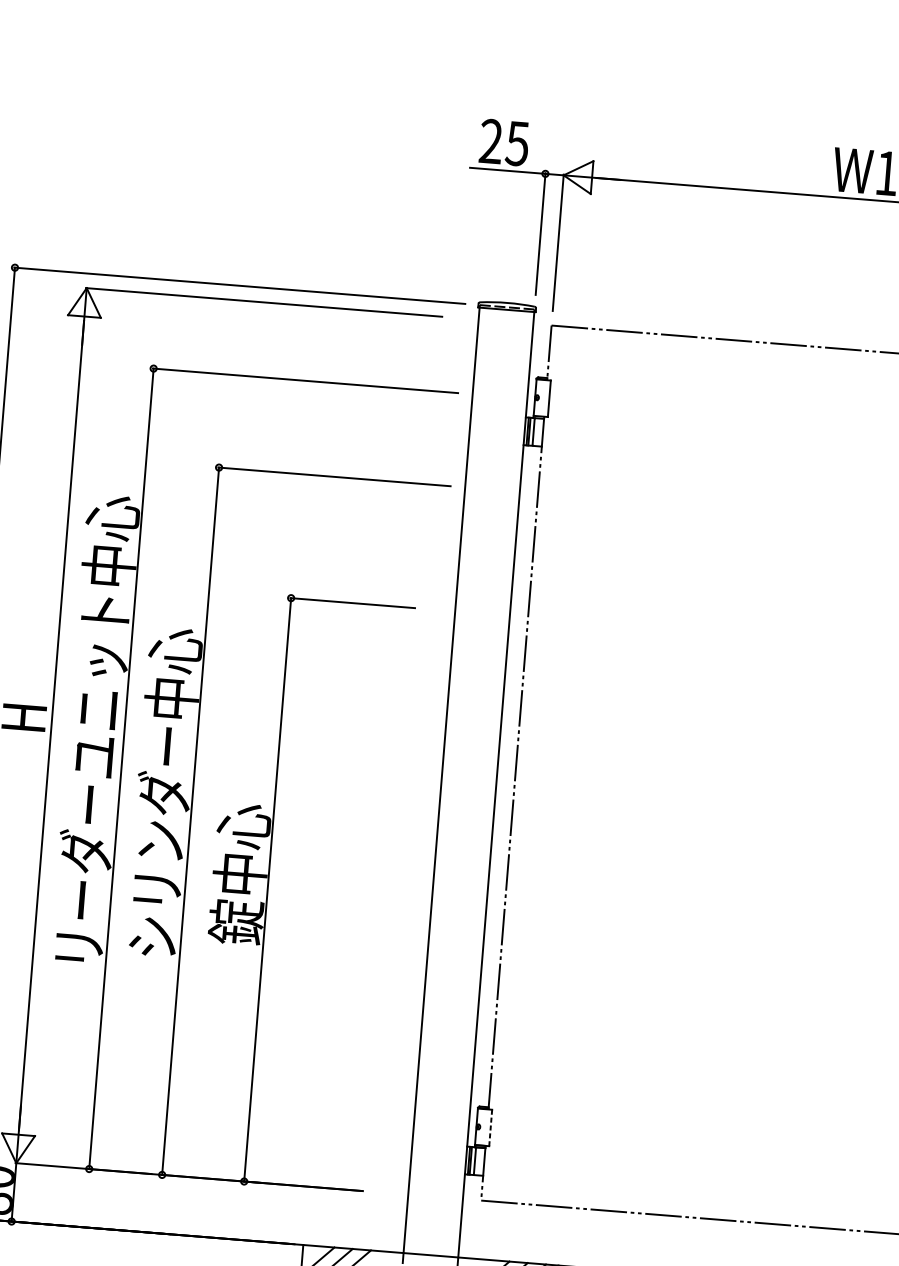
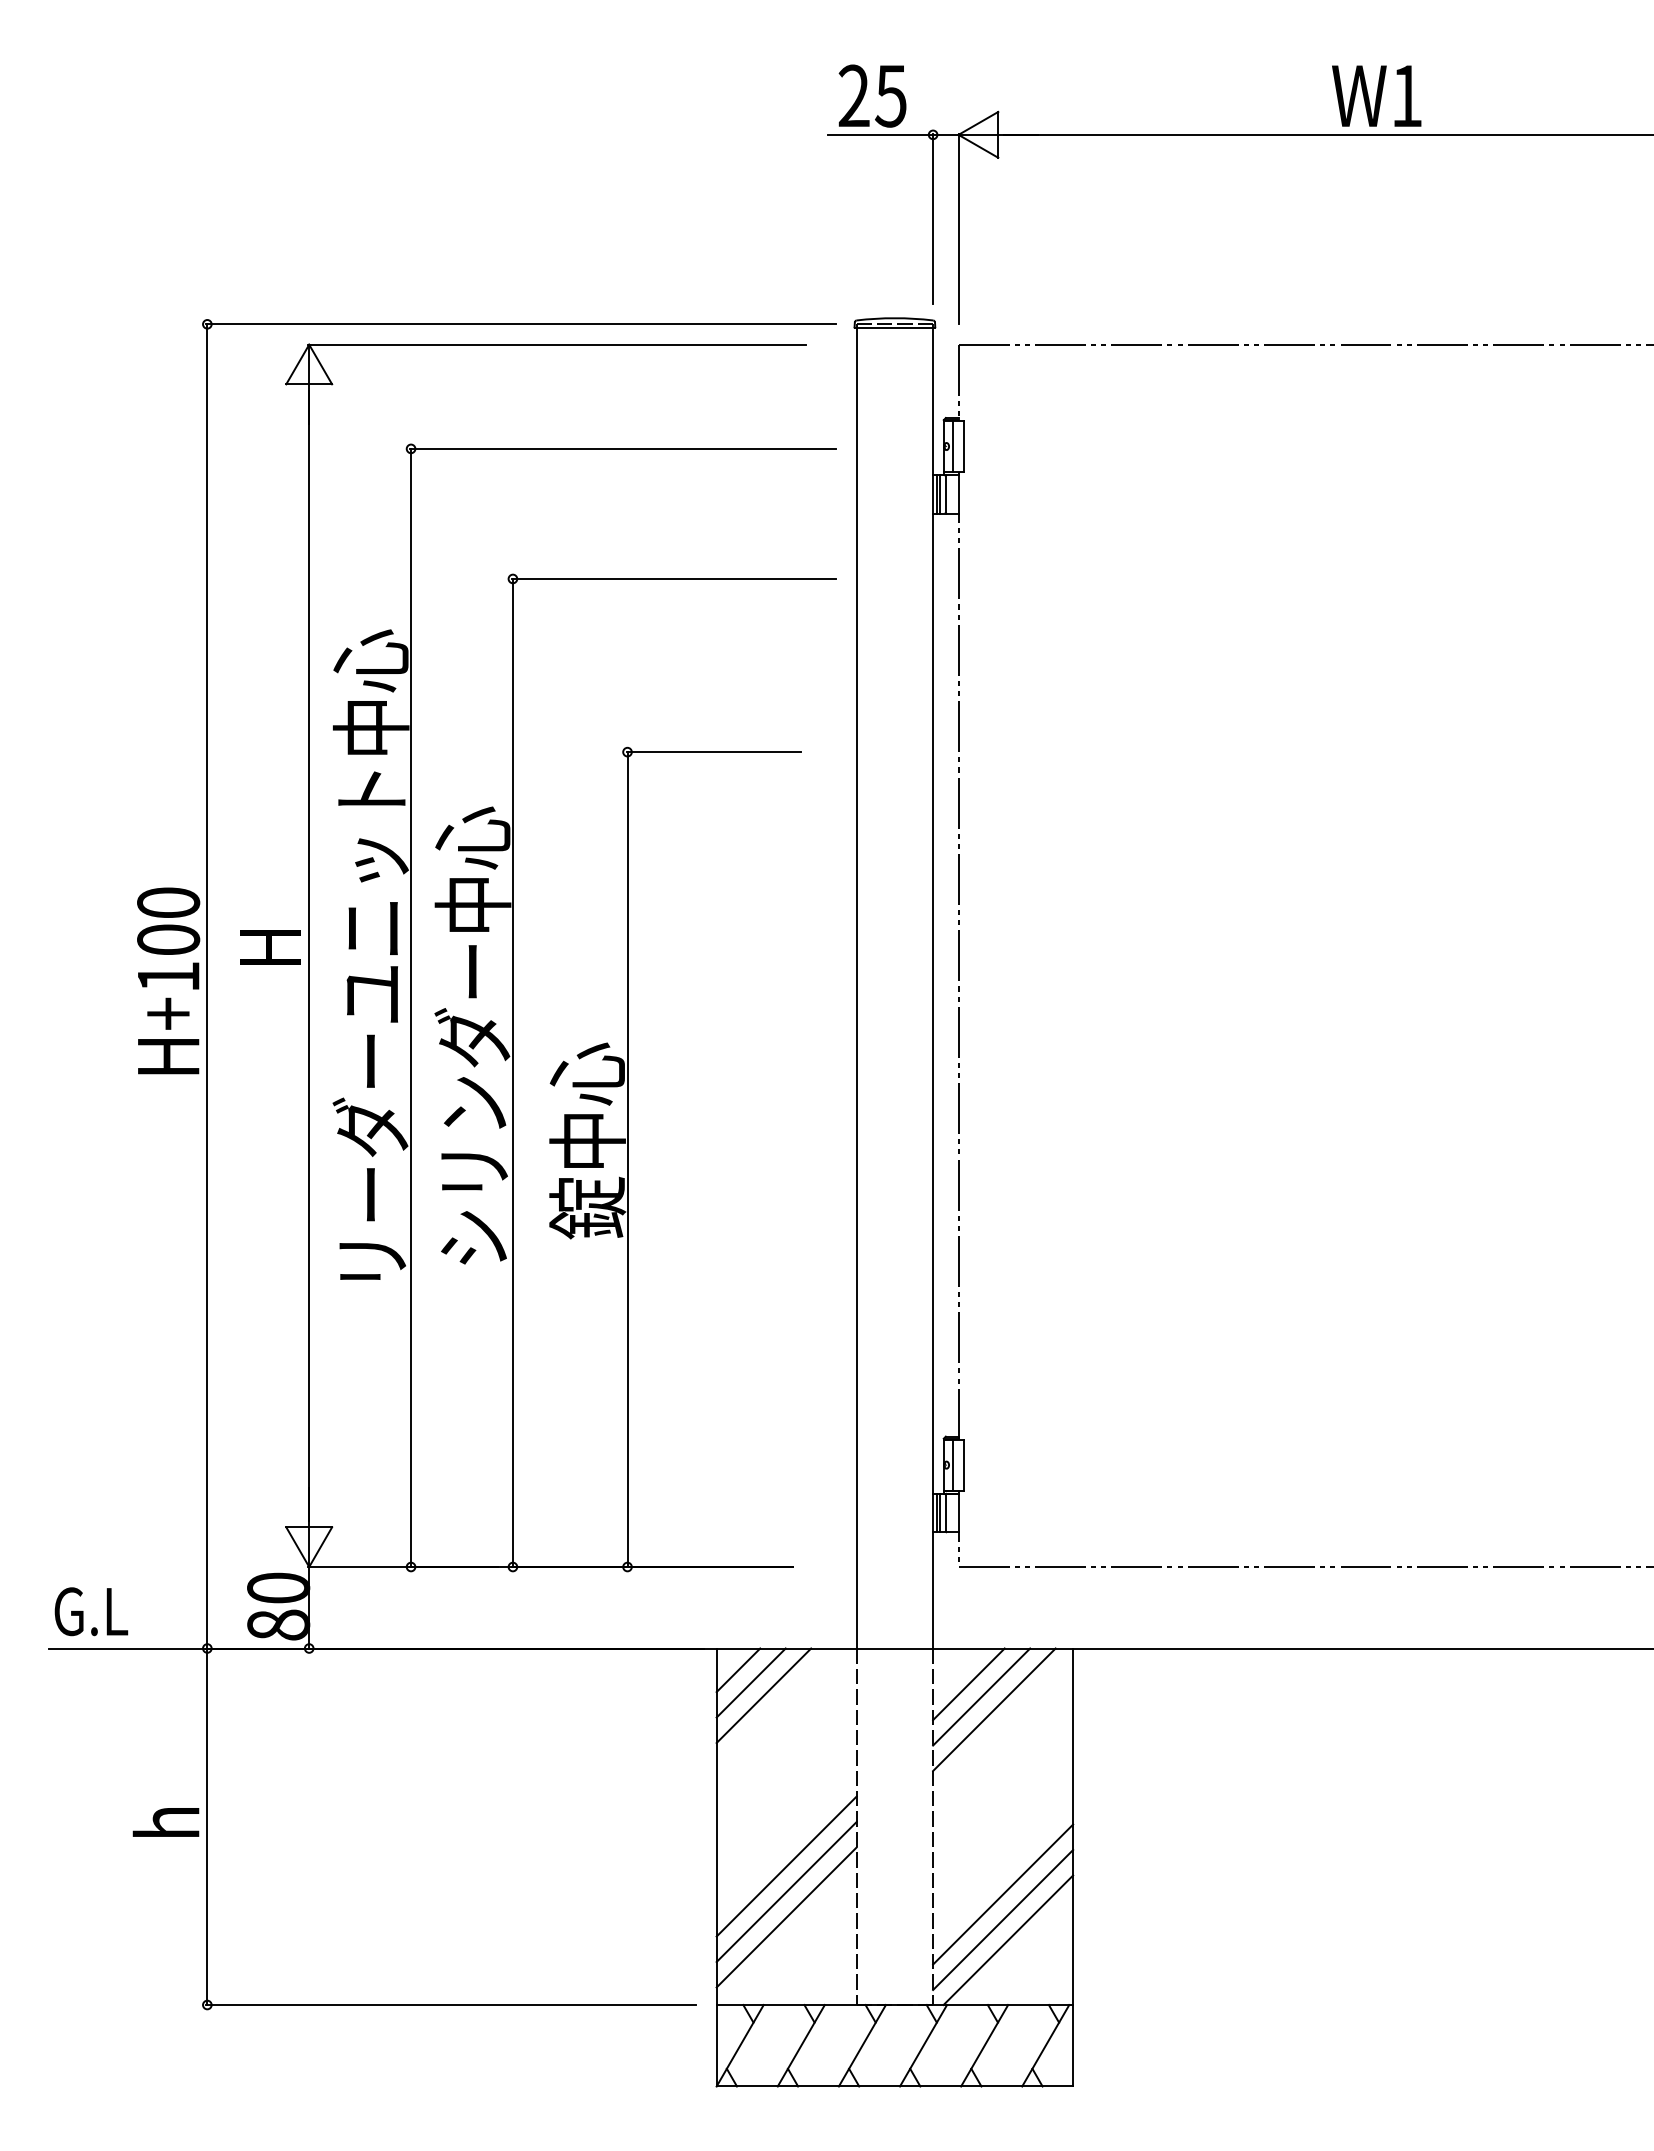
line: (542, 398) -> (953, 446), added
line: (483, 1126) -> (953, 1464), added
line: (490, 1128) -> (963, 1465), dashed -> solid

